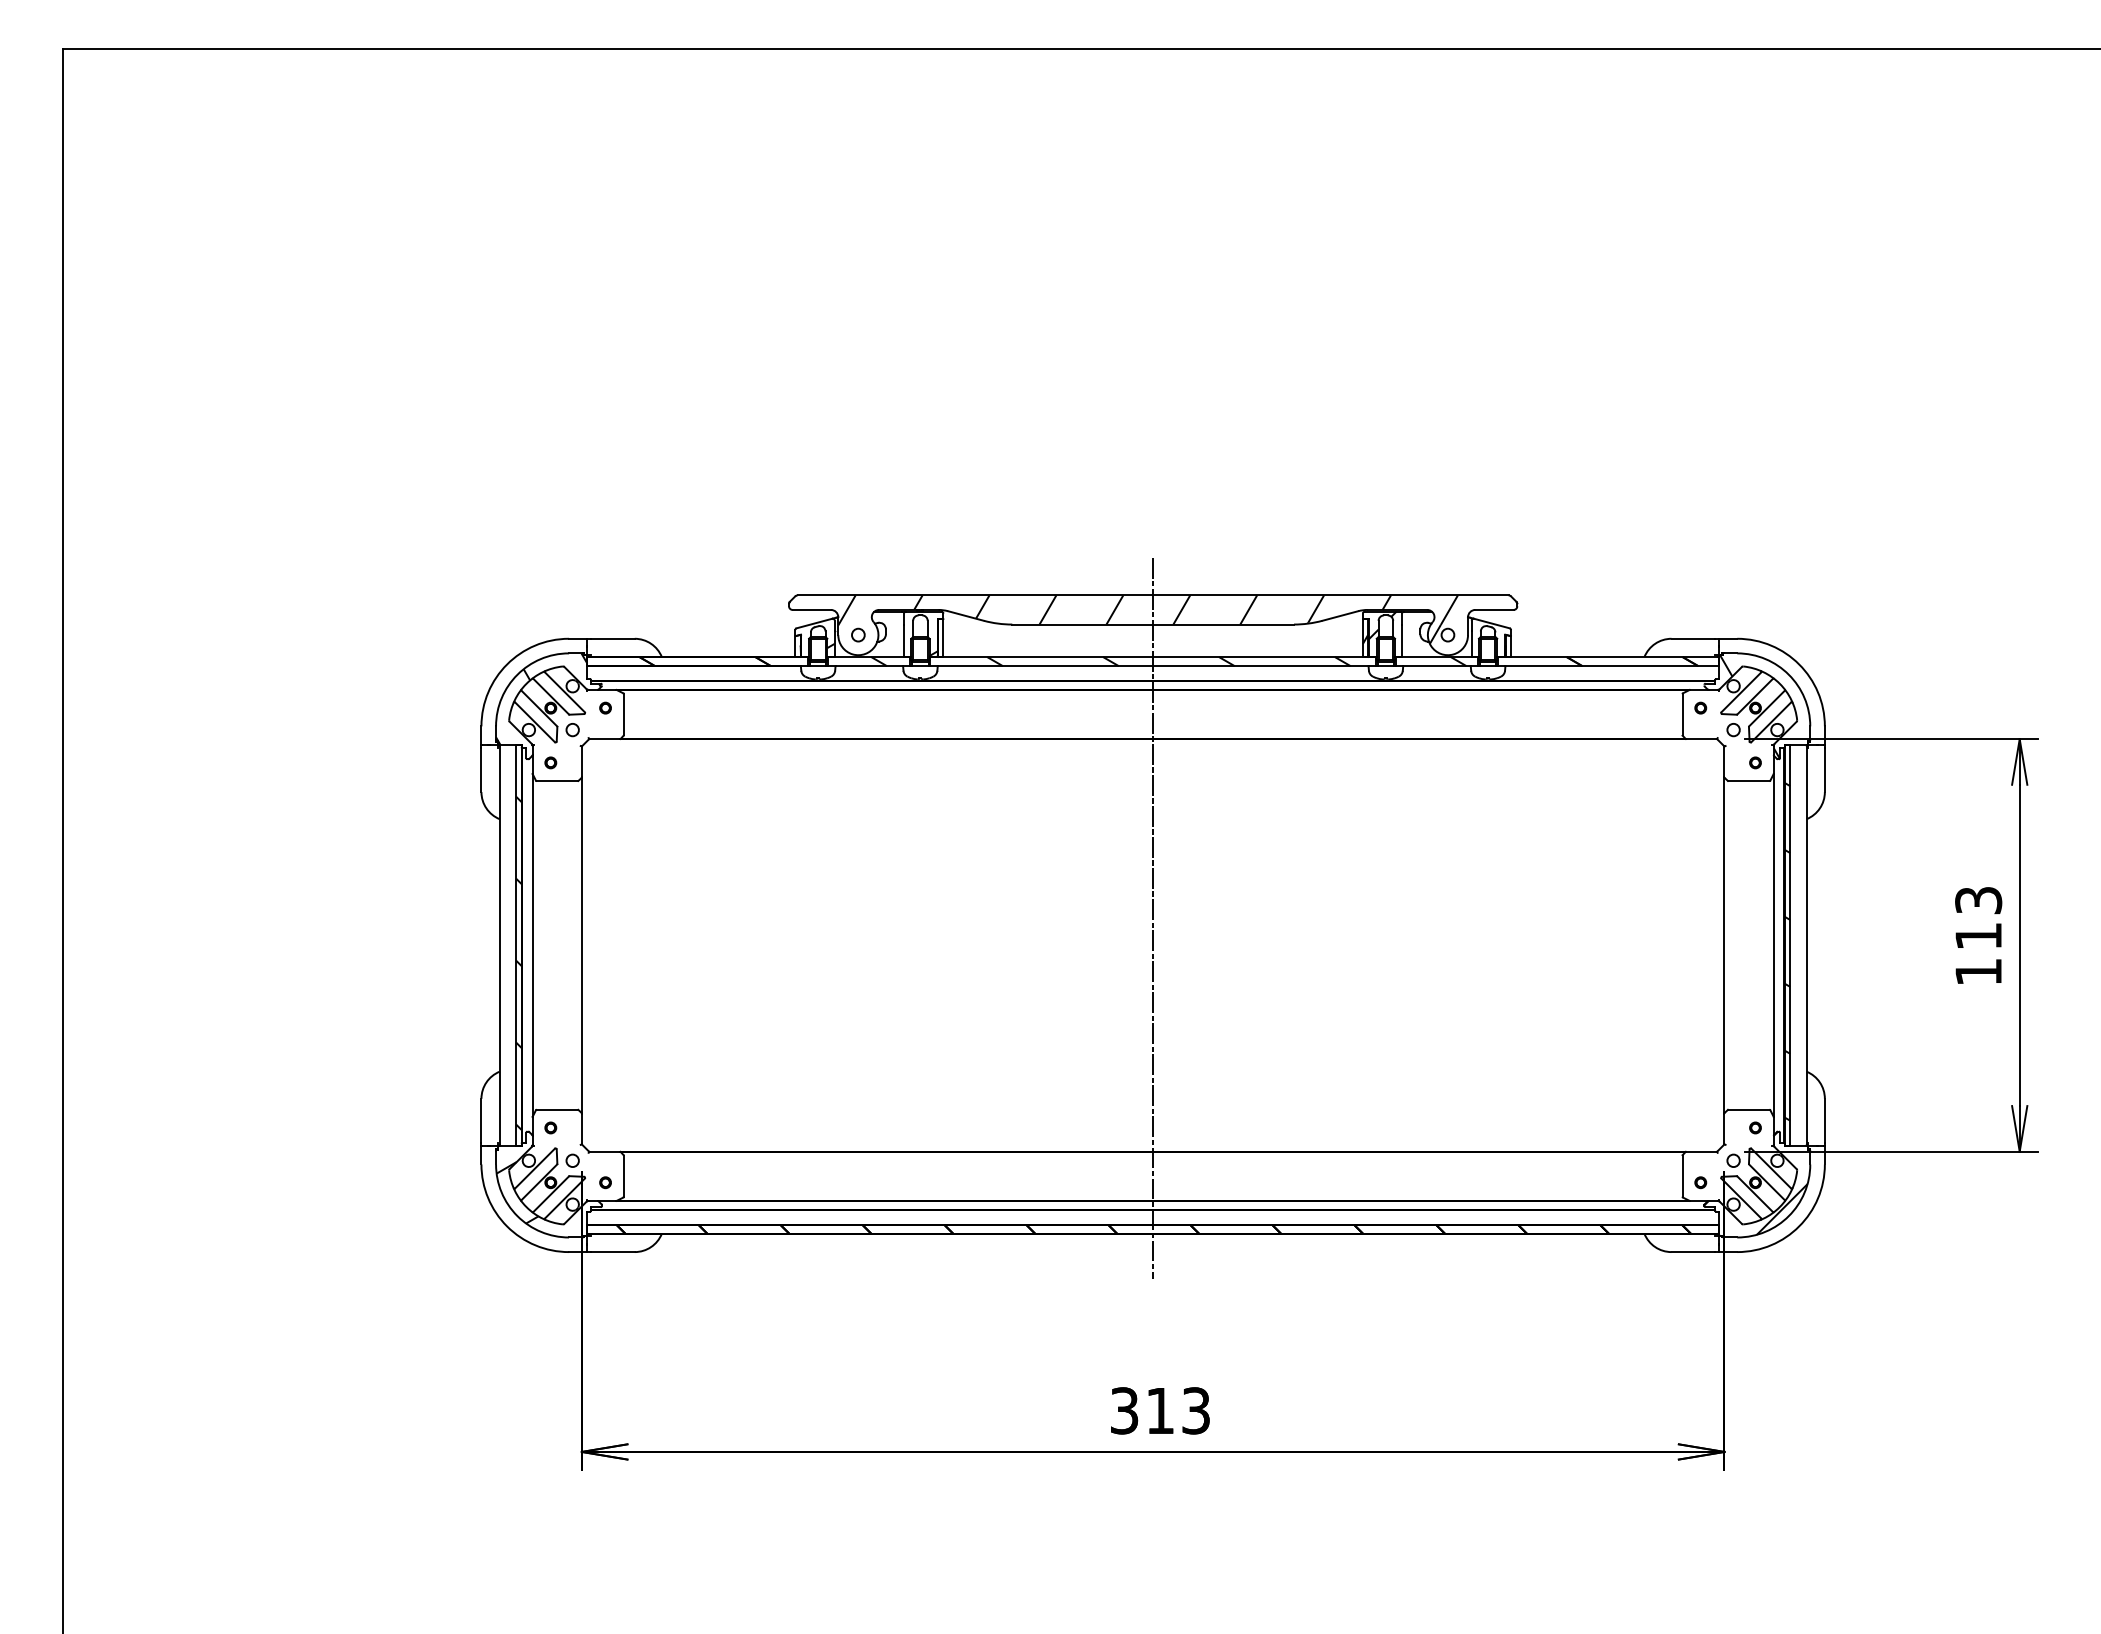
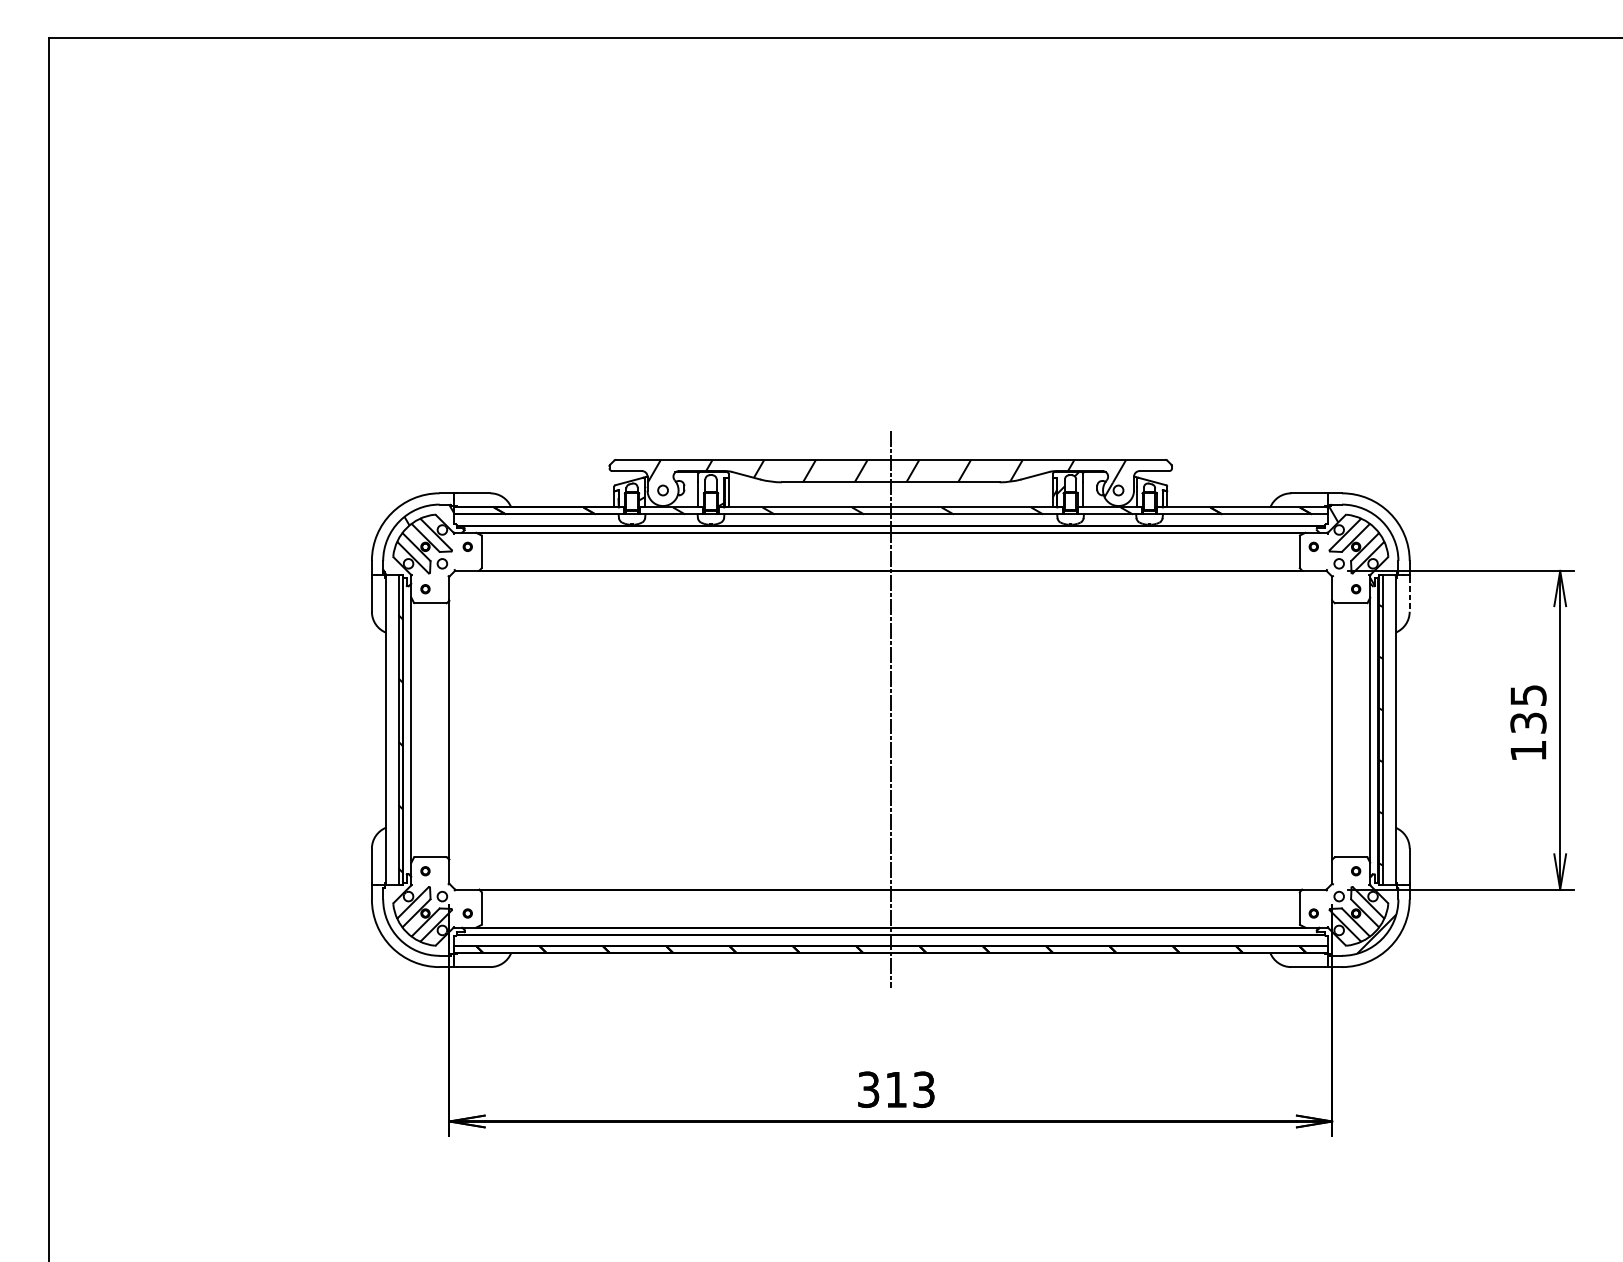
line: (1824, 770) -> (1409, 595), solid -> dashed
text: (1978, 918) -> (1528, 709), 113 -> 135
hatch: (517, 1192) -> (399, 921), removed

